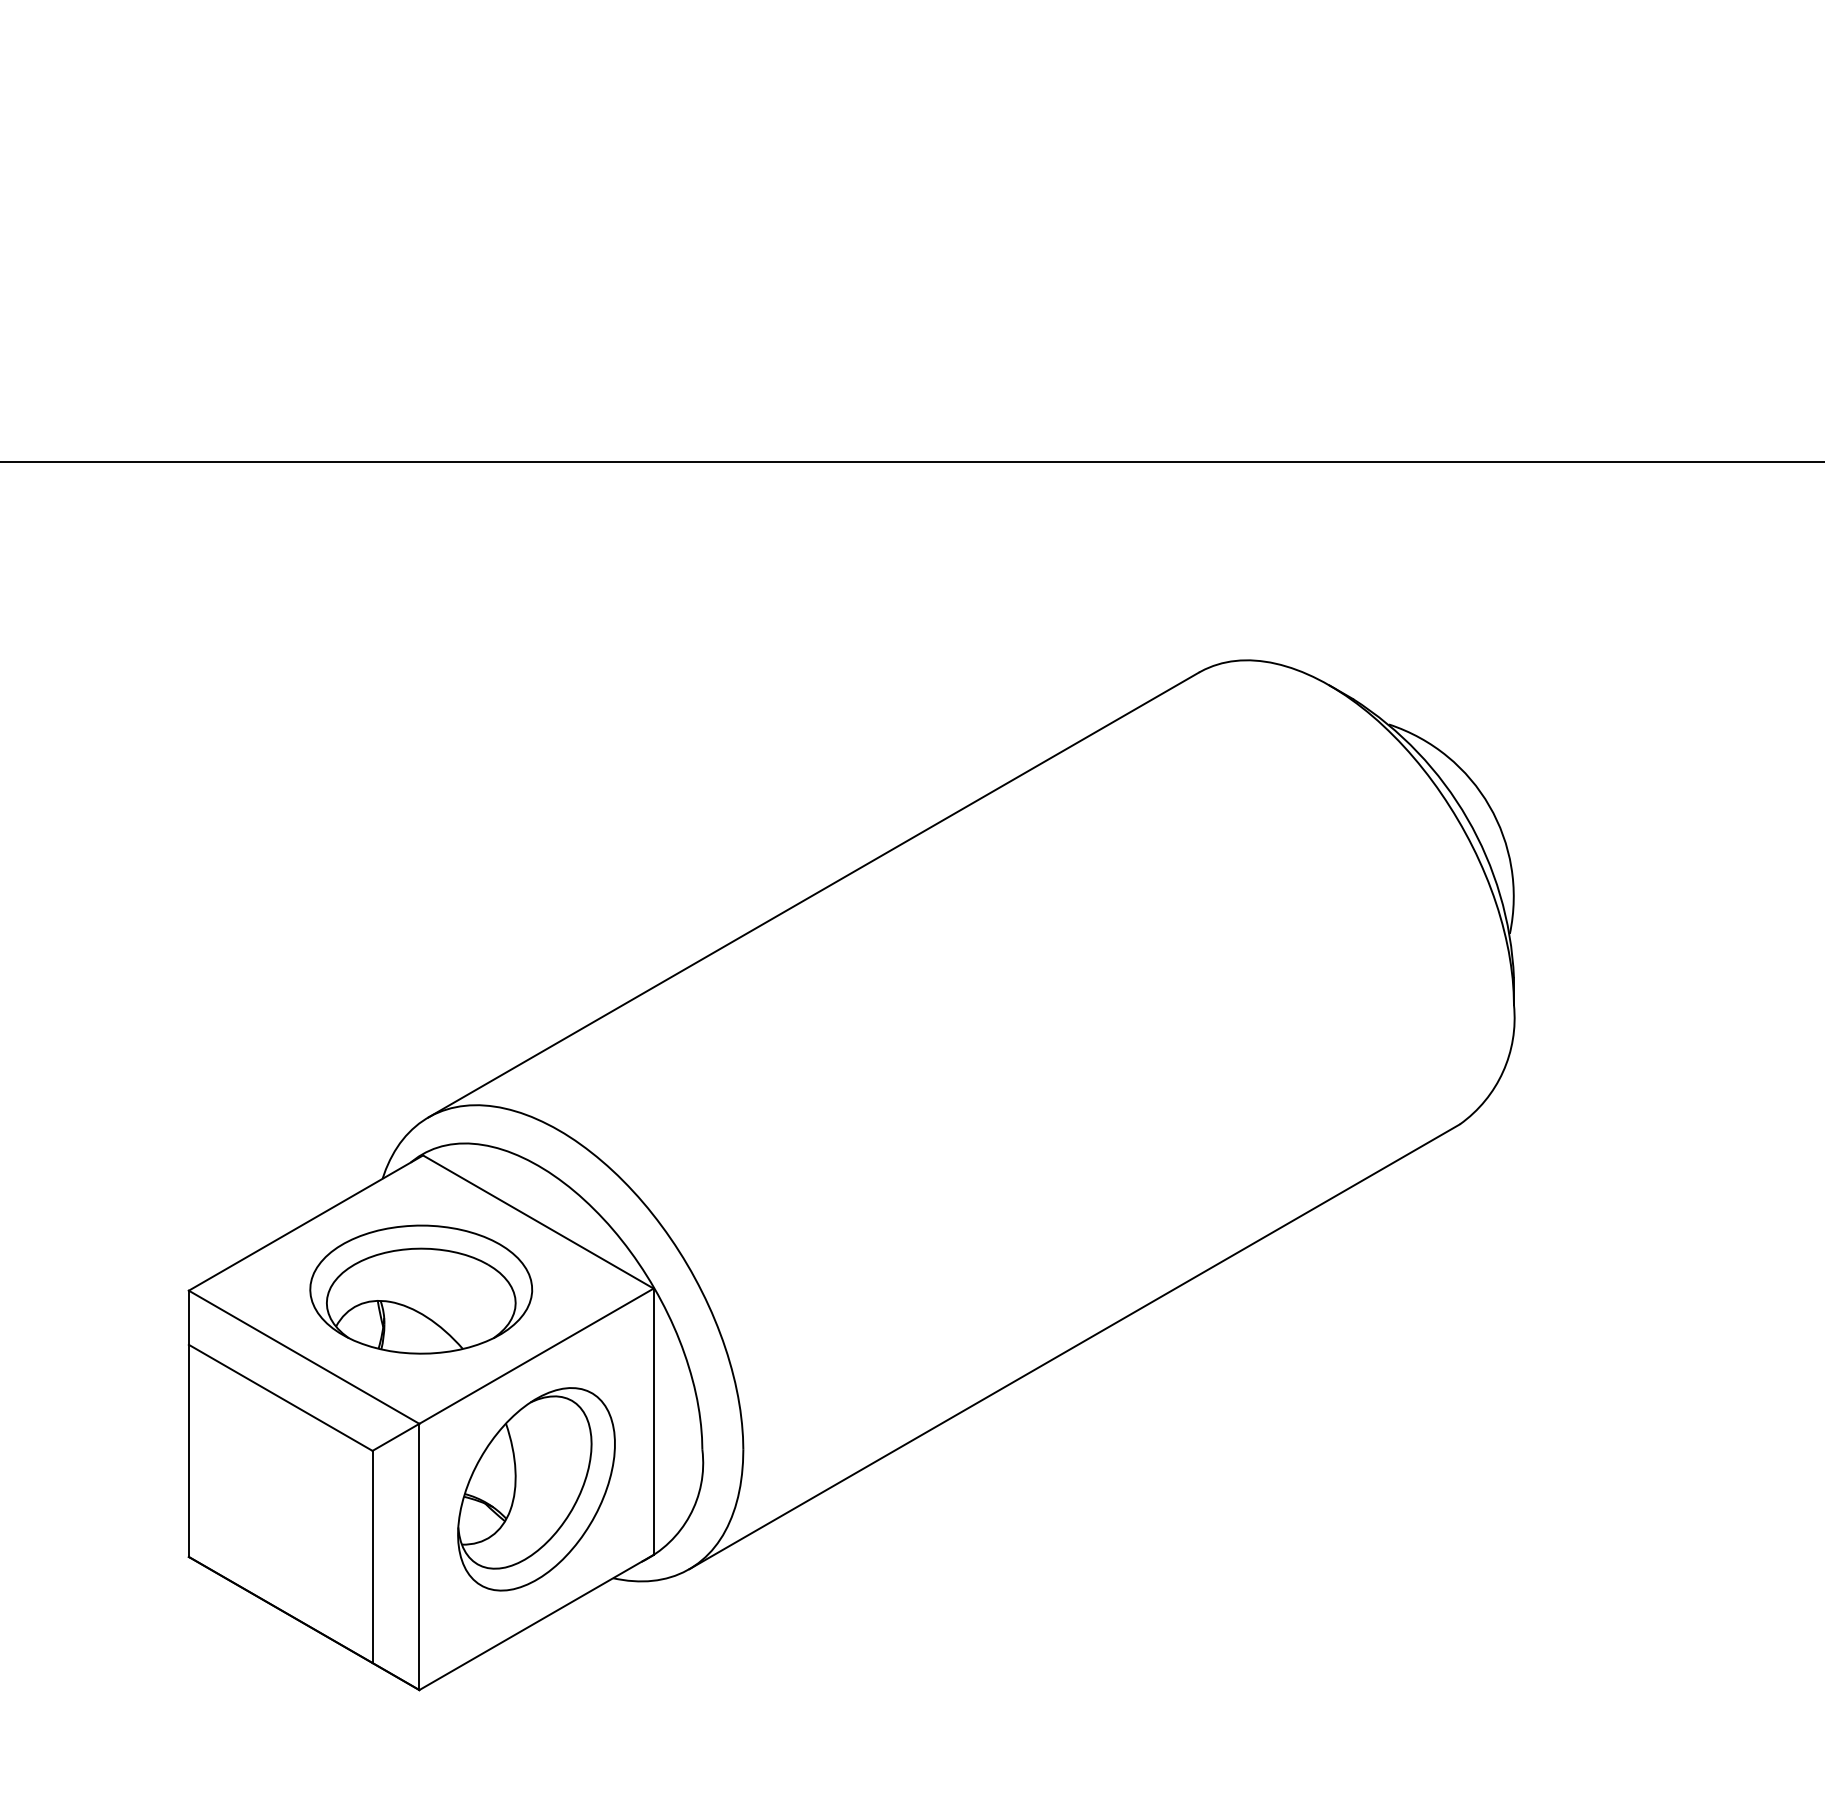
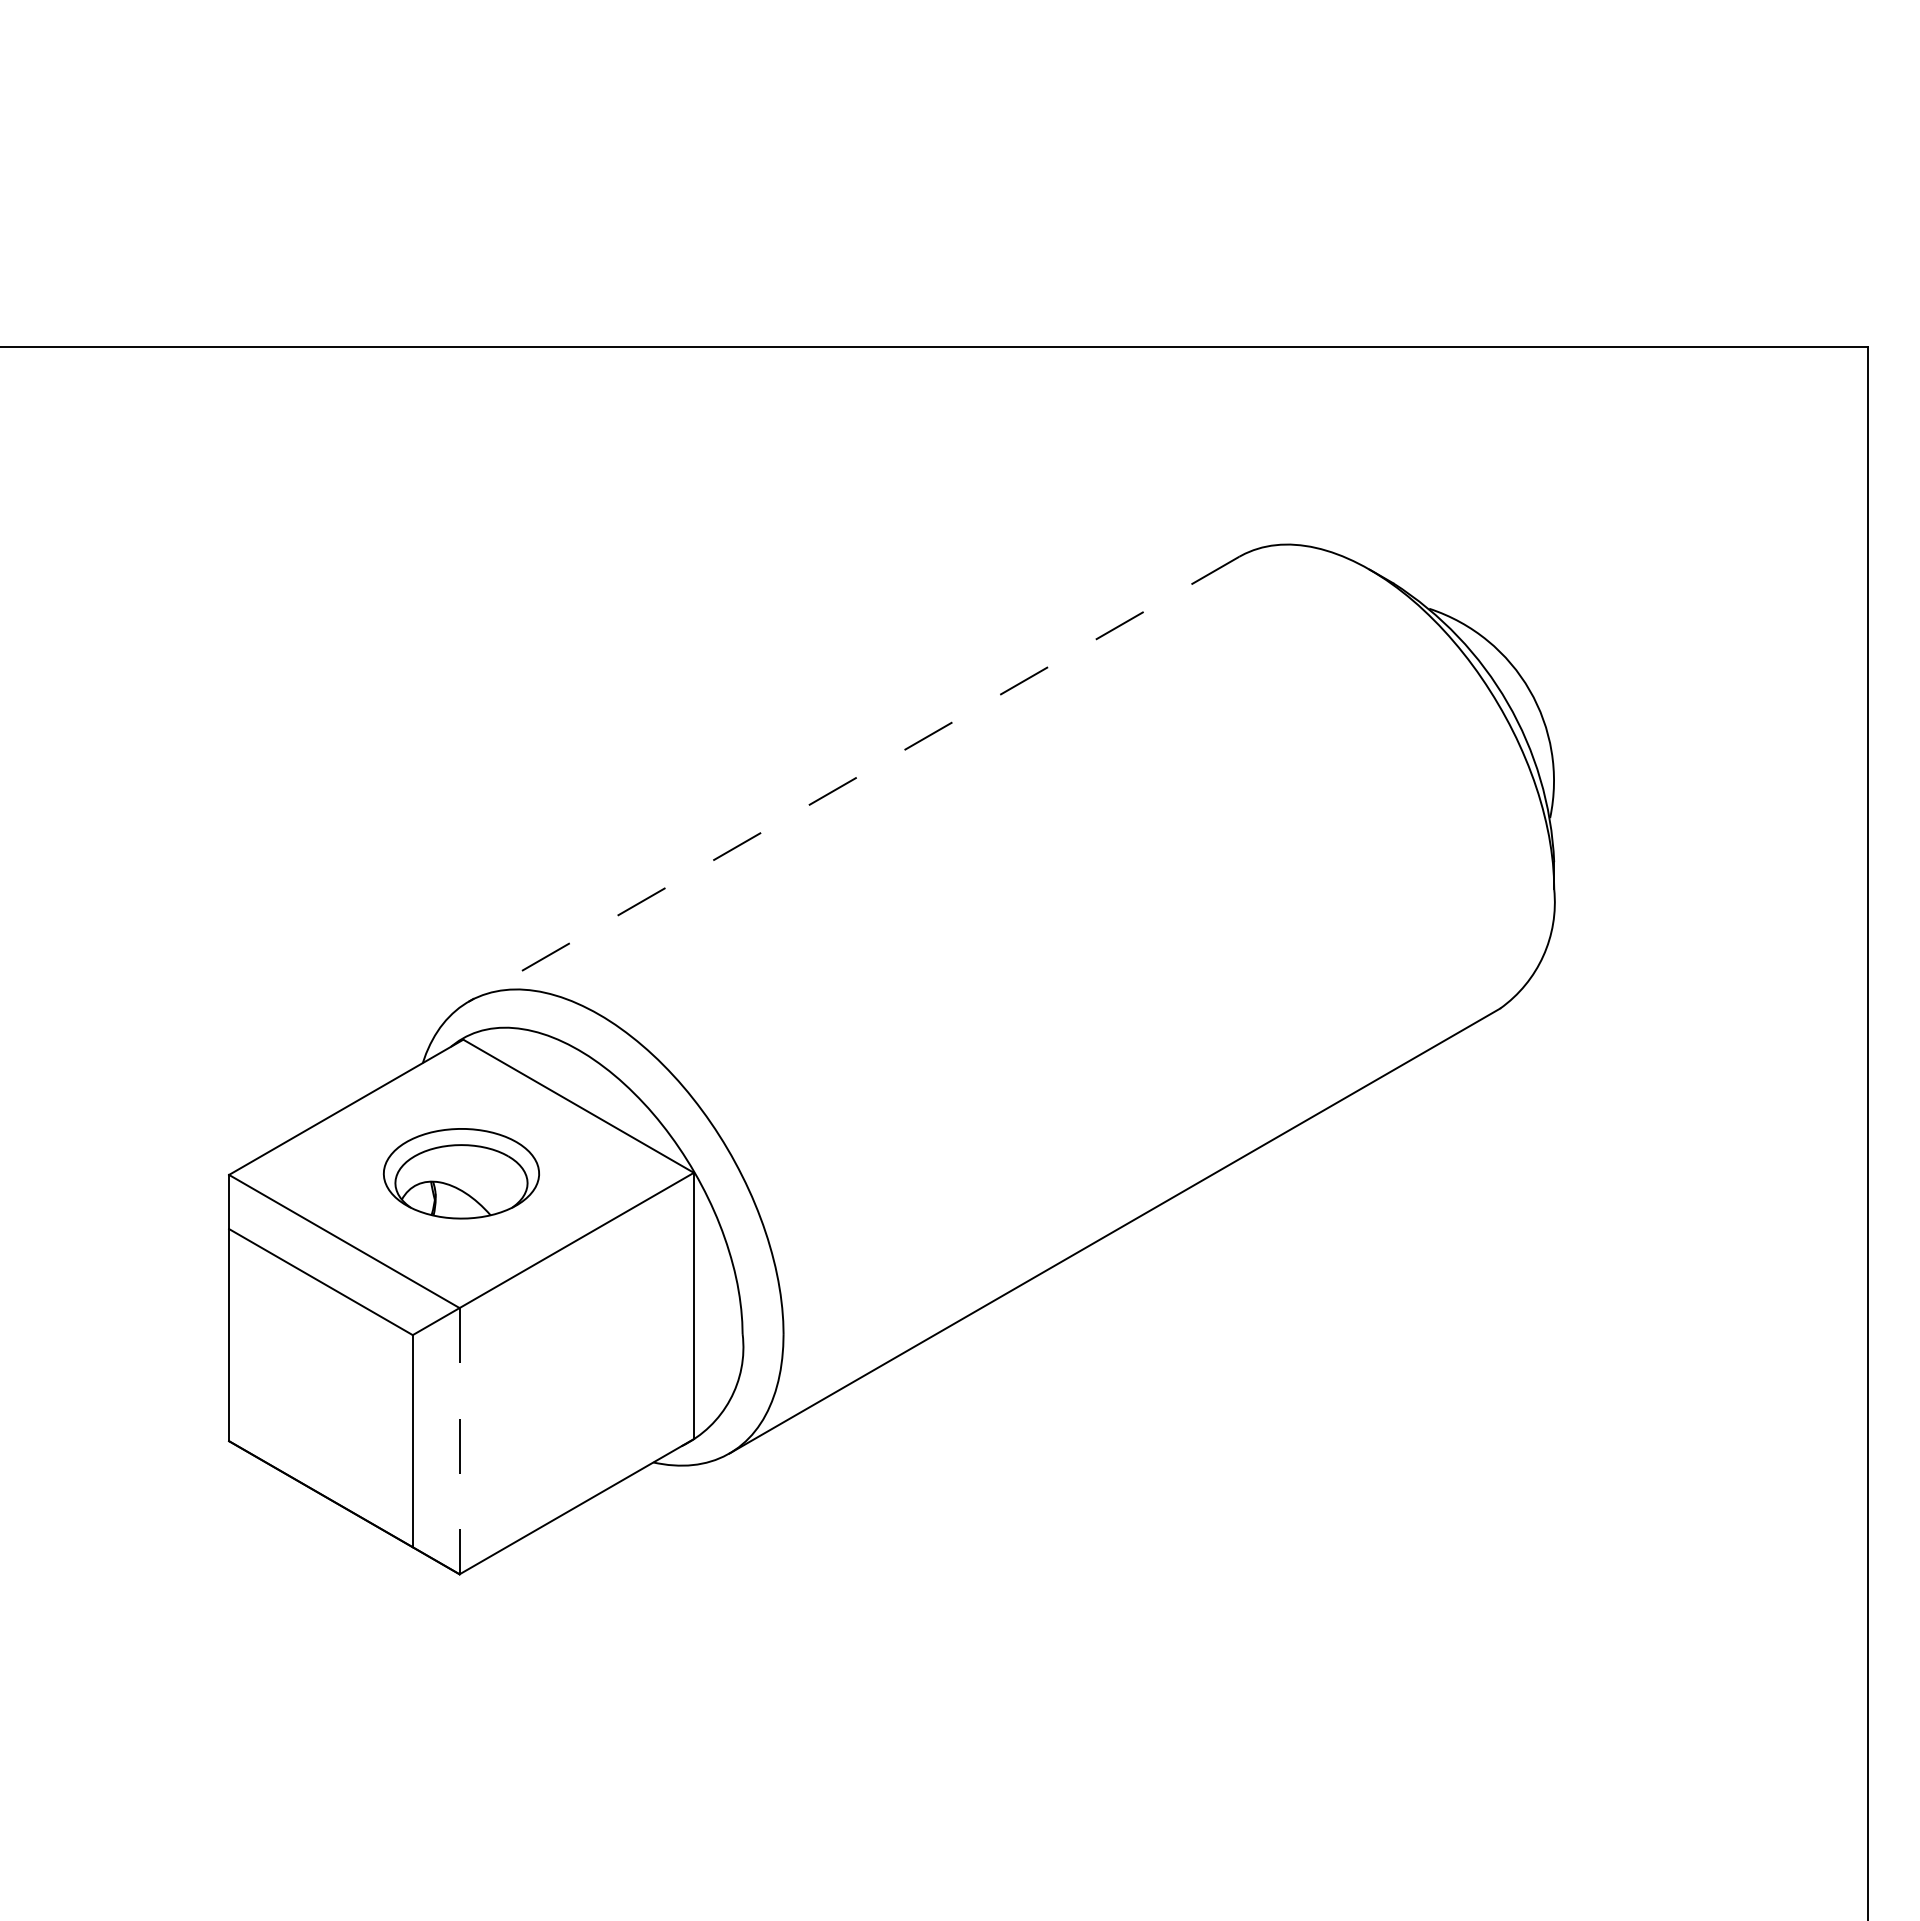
line: (814, 895) -> (854, 779), solid -> dashed
part: (421, 1289) -> (461, 1173), size x0.7
part: (536, 1489) -> (576, 1373), removed
line: (419, 1557) -> (459, 1441), solid -> dashed

